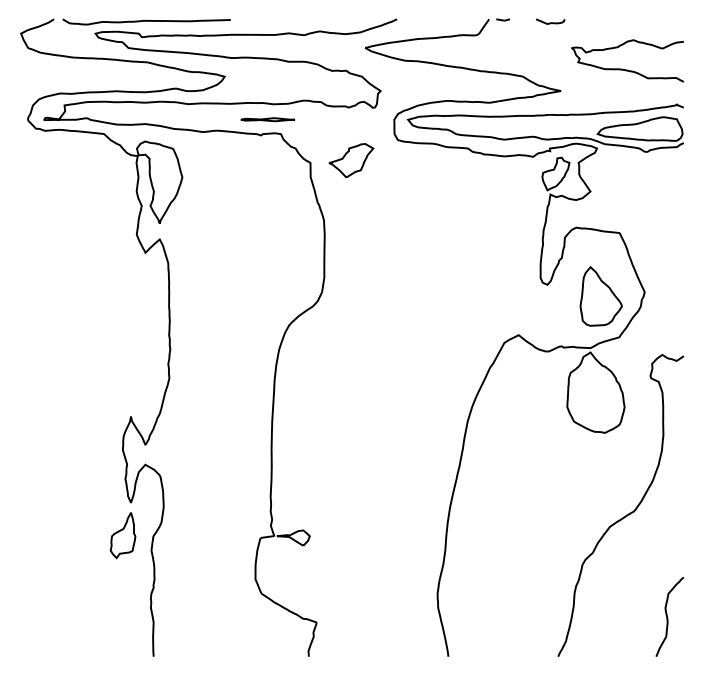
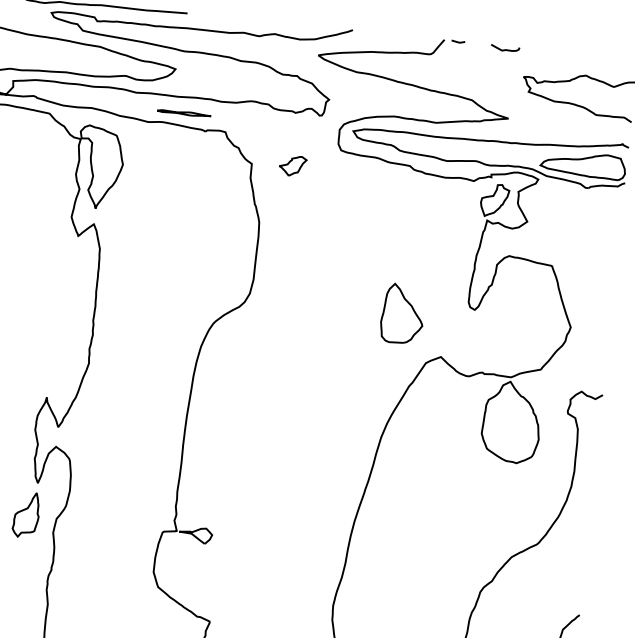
part: (267, 119) -> (183, 113), moved
part: (351, 160) -> (292, 165), size x0.6
part: (600, 296) -> (401, 314), moved

